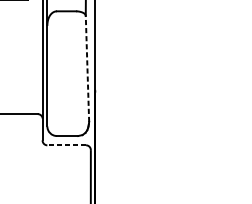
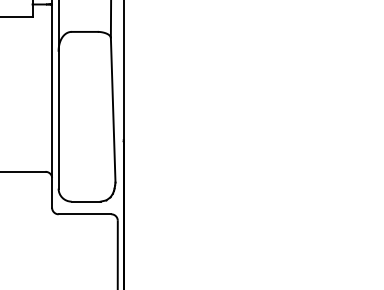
line: (87, 68) -> (113, 109), dashed -> solid
line: (66, 145) -> (84, 214), dashed -> solid

